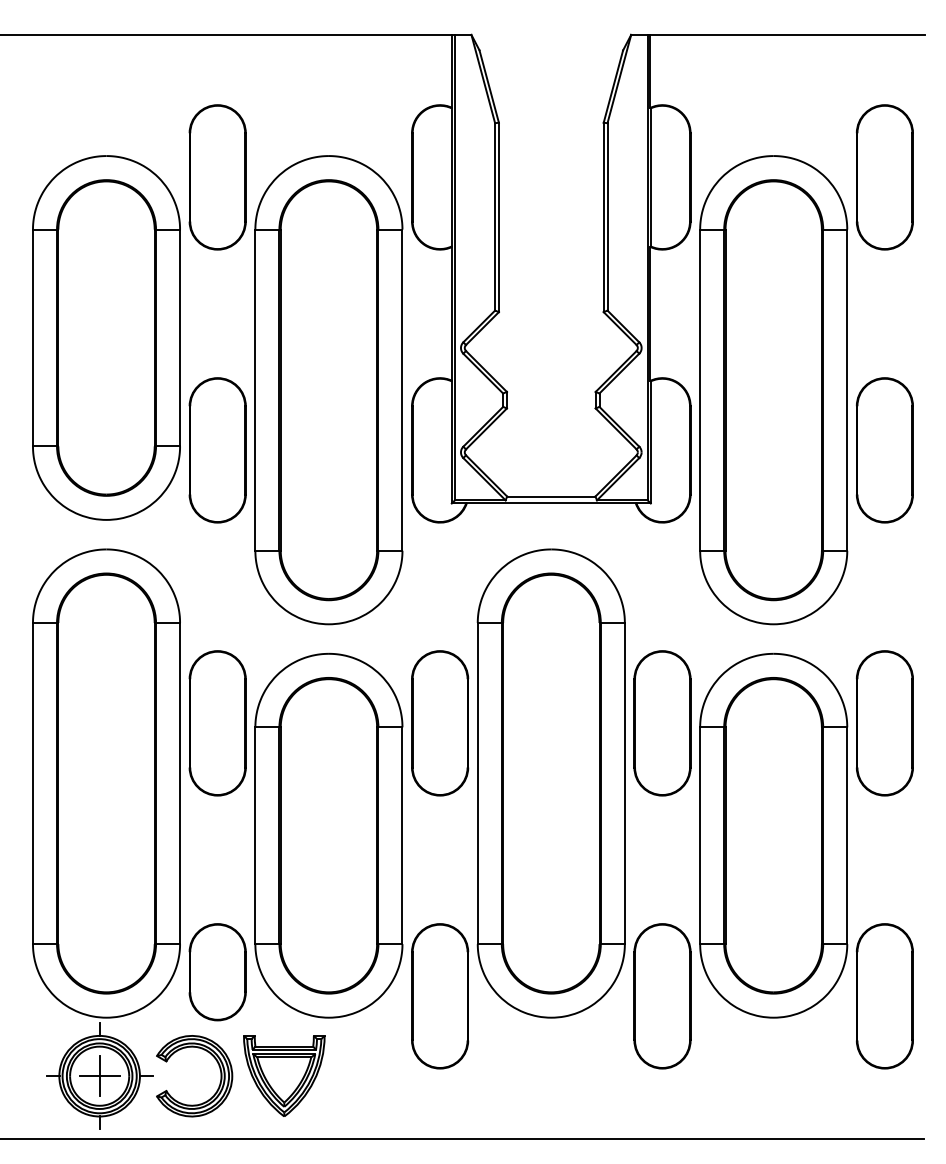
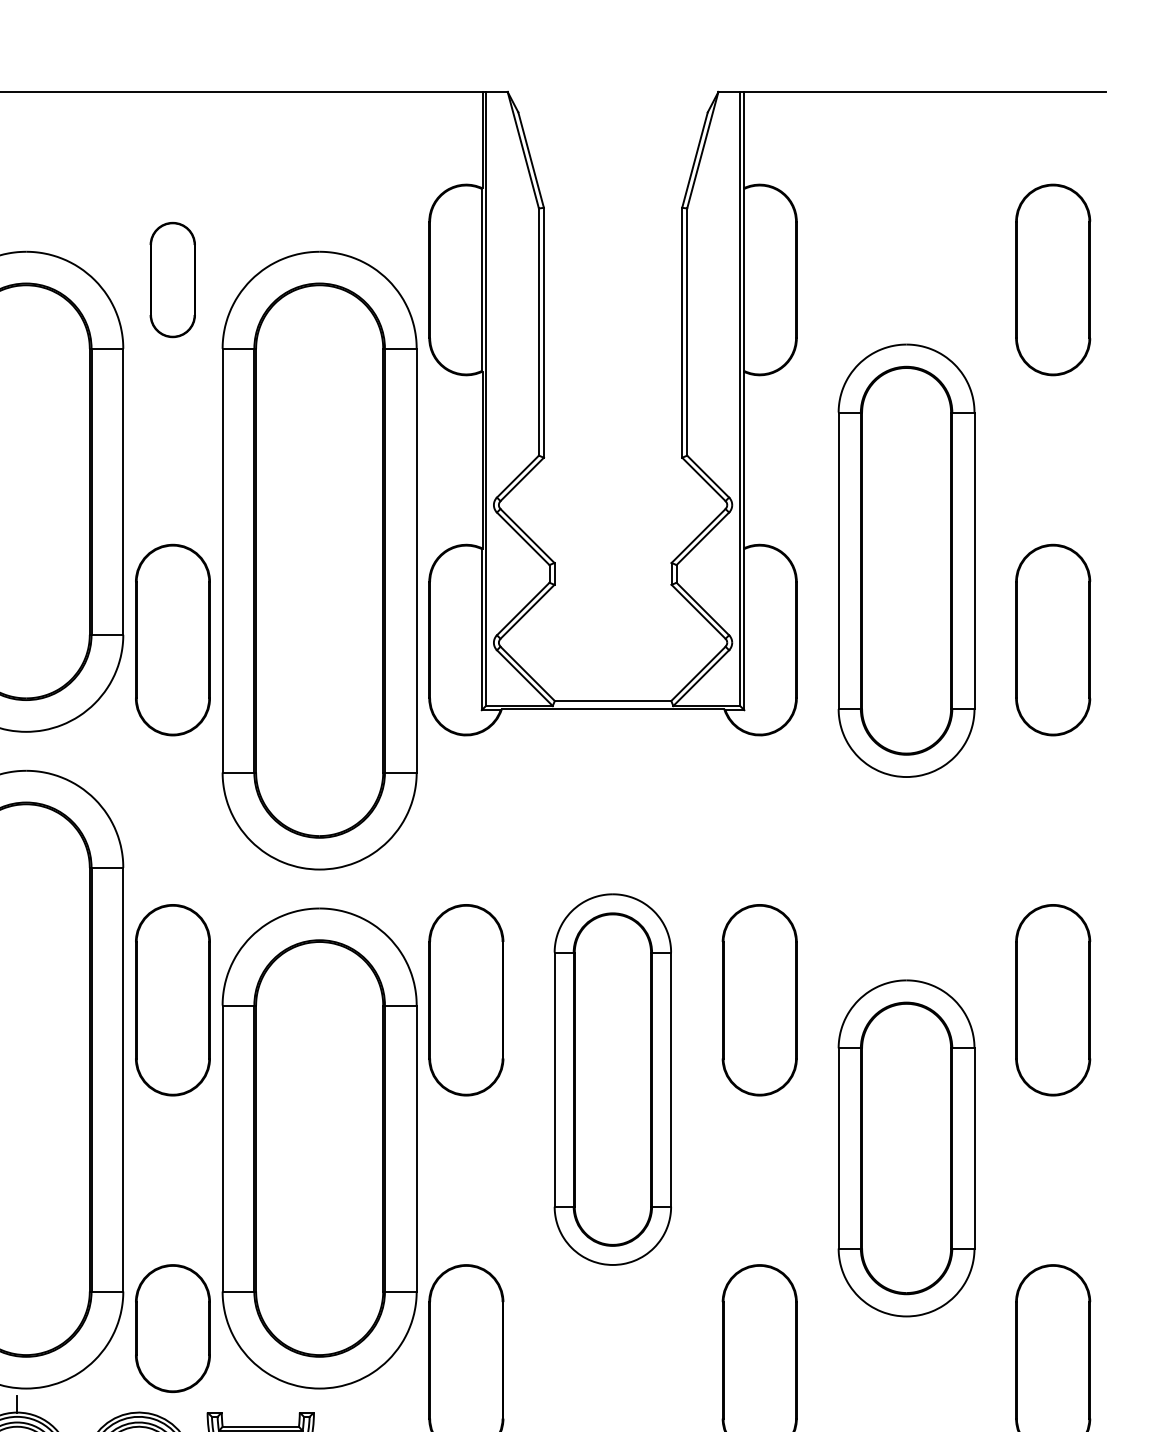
part: (217, 177) -> (172, 280), size x0.6
part: (773, 390) -> (906, 561), size x0.7
part: (550, 783) -> (611, 1079), size x0.6
part: (773, 835) -> (906, 1148), size x0.7

